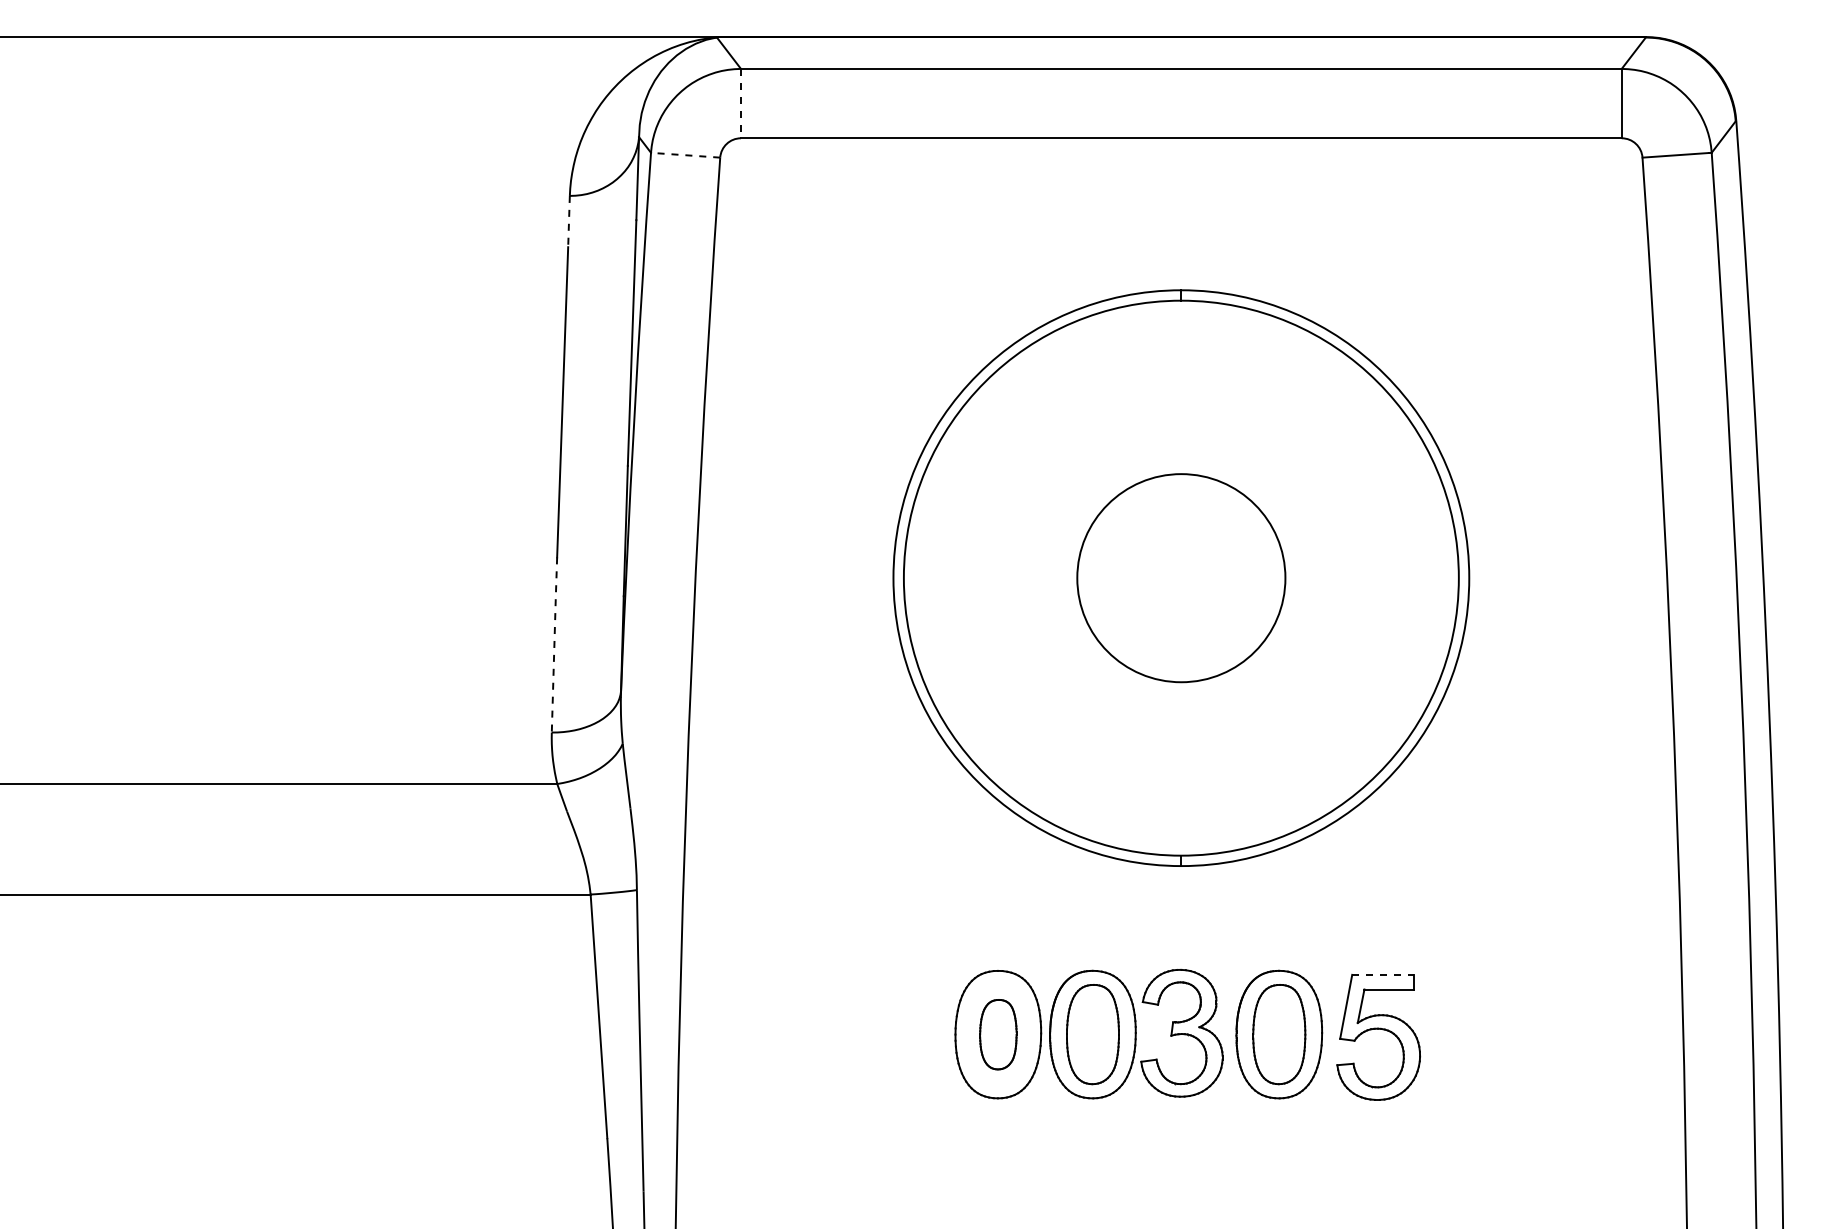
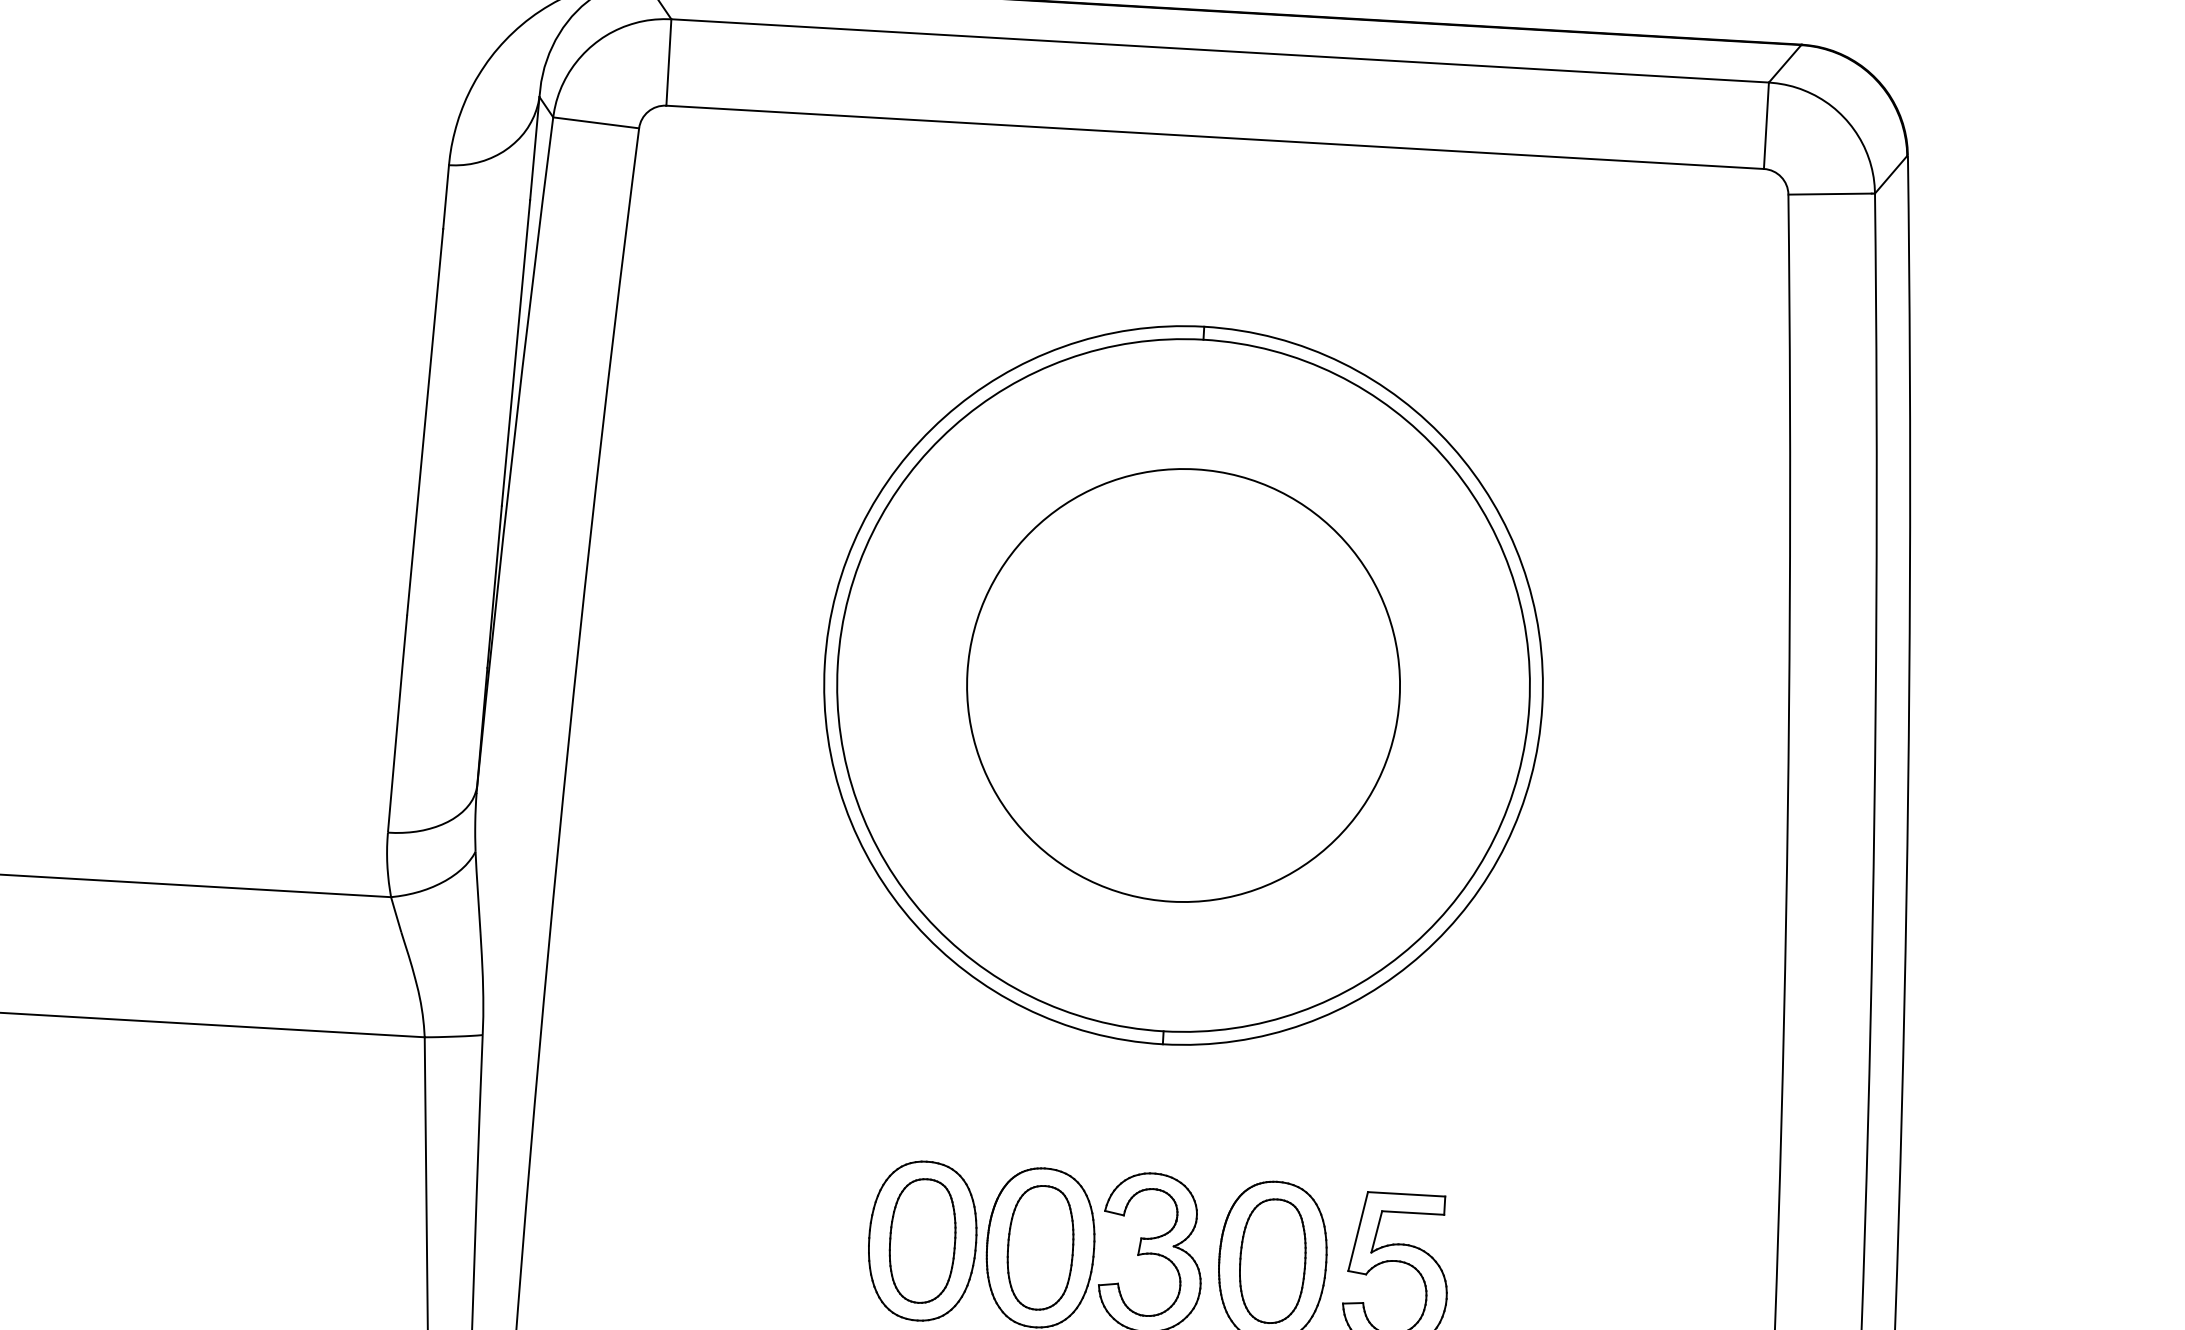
line: (740, 103) -> (668, 62), dashed -> solid
line: (685, 155) -> (596, 123), dashed -> solid
line: (569, 221) -> (446, 197), dashed -> solid
circle: (1180, 577) -> (1182, 684), size x1.67
line: (554, 644) -> (397, 723), dashed -> solid
line: (1383, 974) -> (1406, 1193), dashed -> solid
part: (998, 1034) -> (922, 1241), size x1.43

